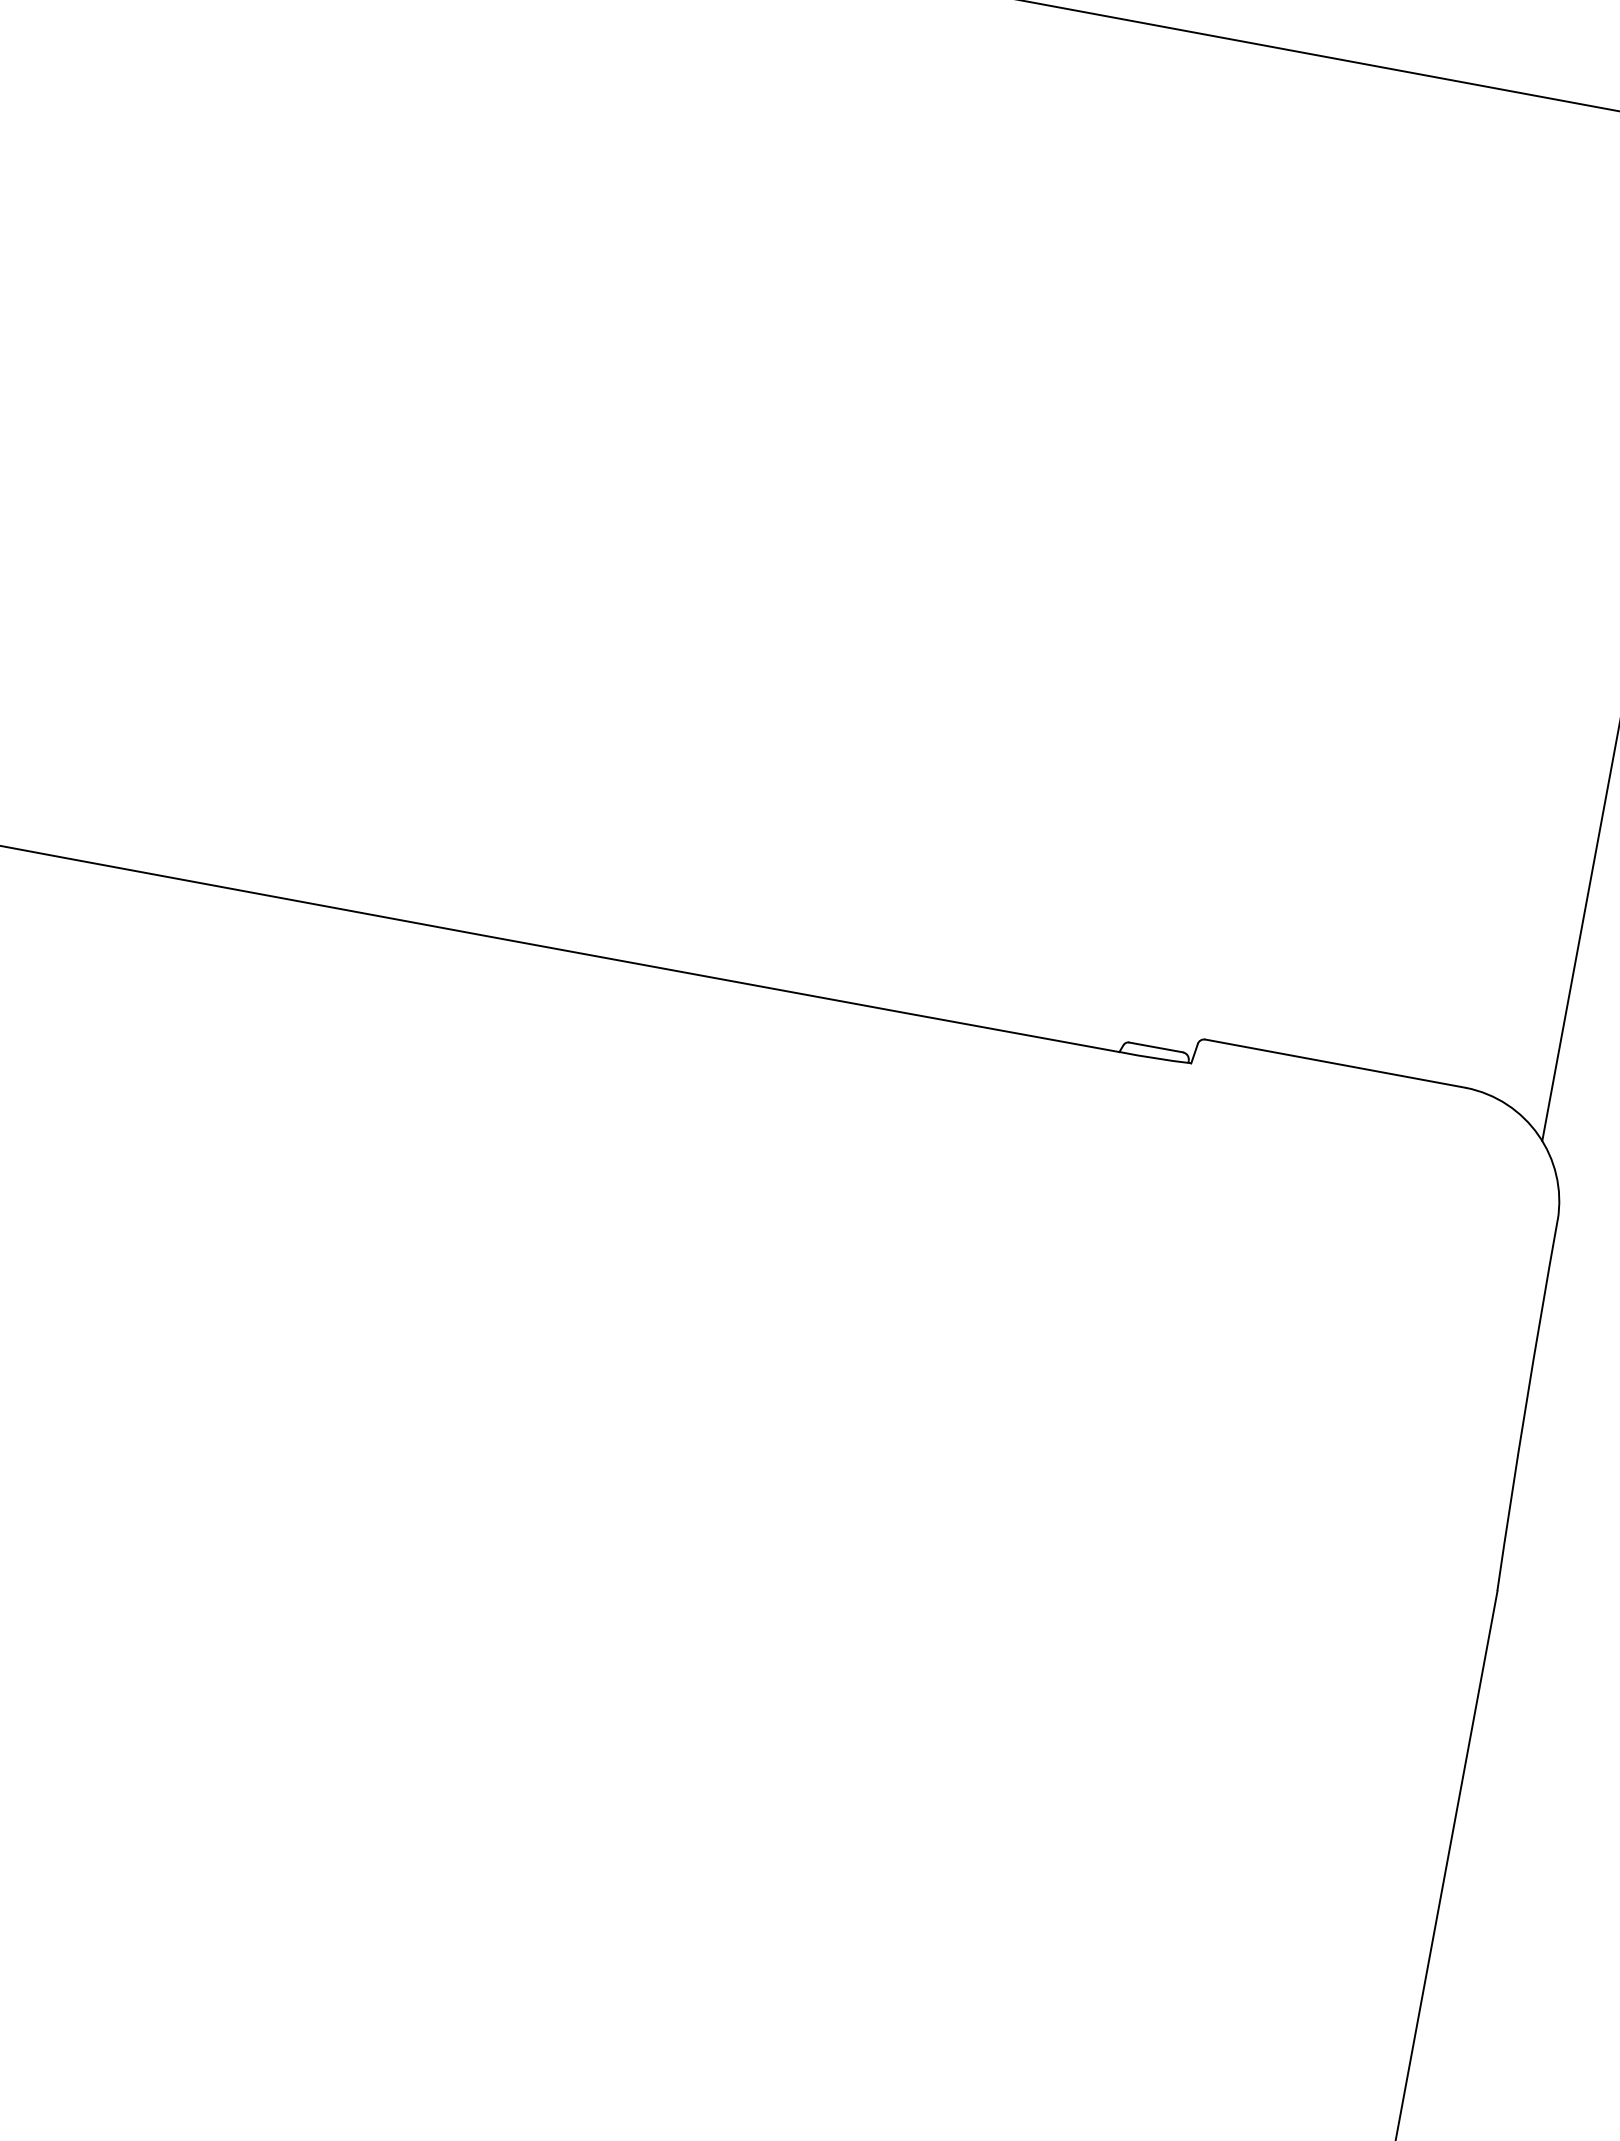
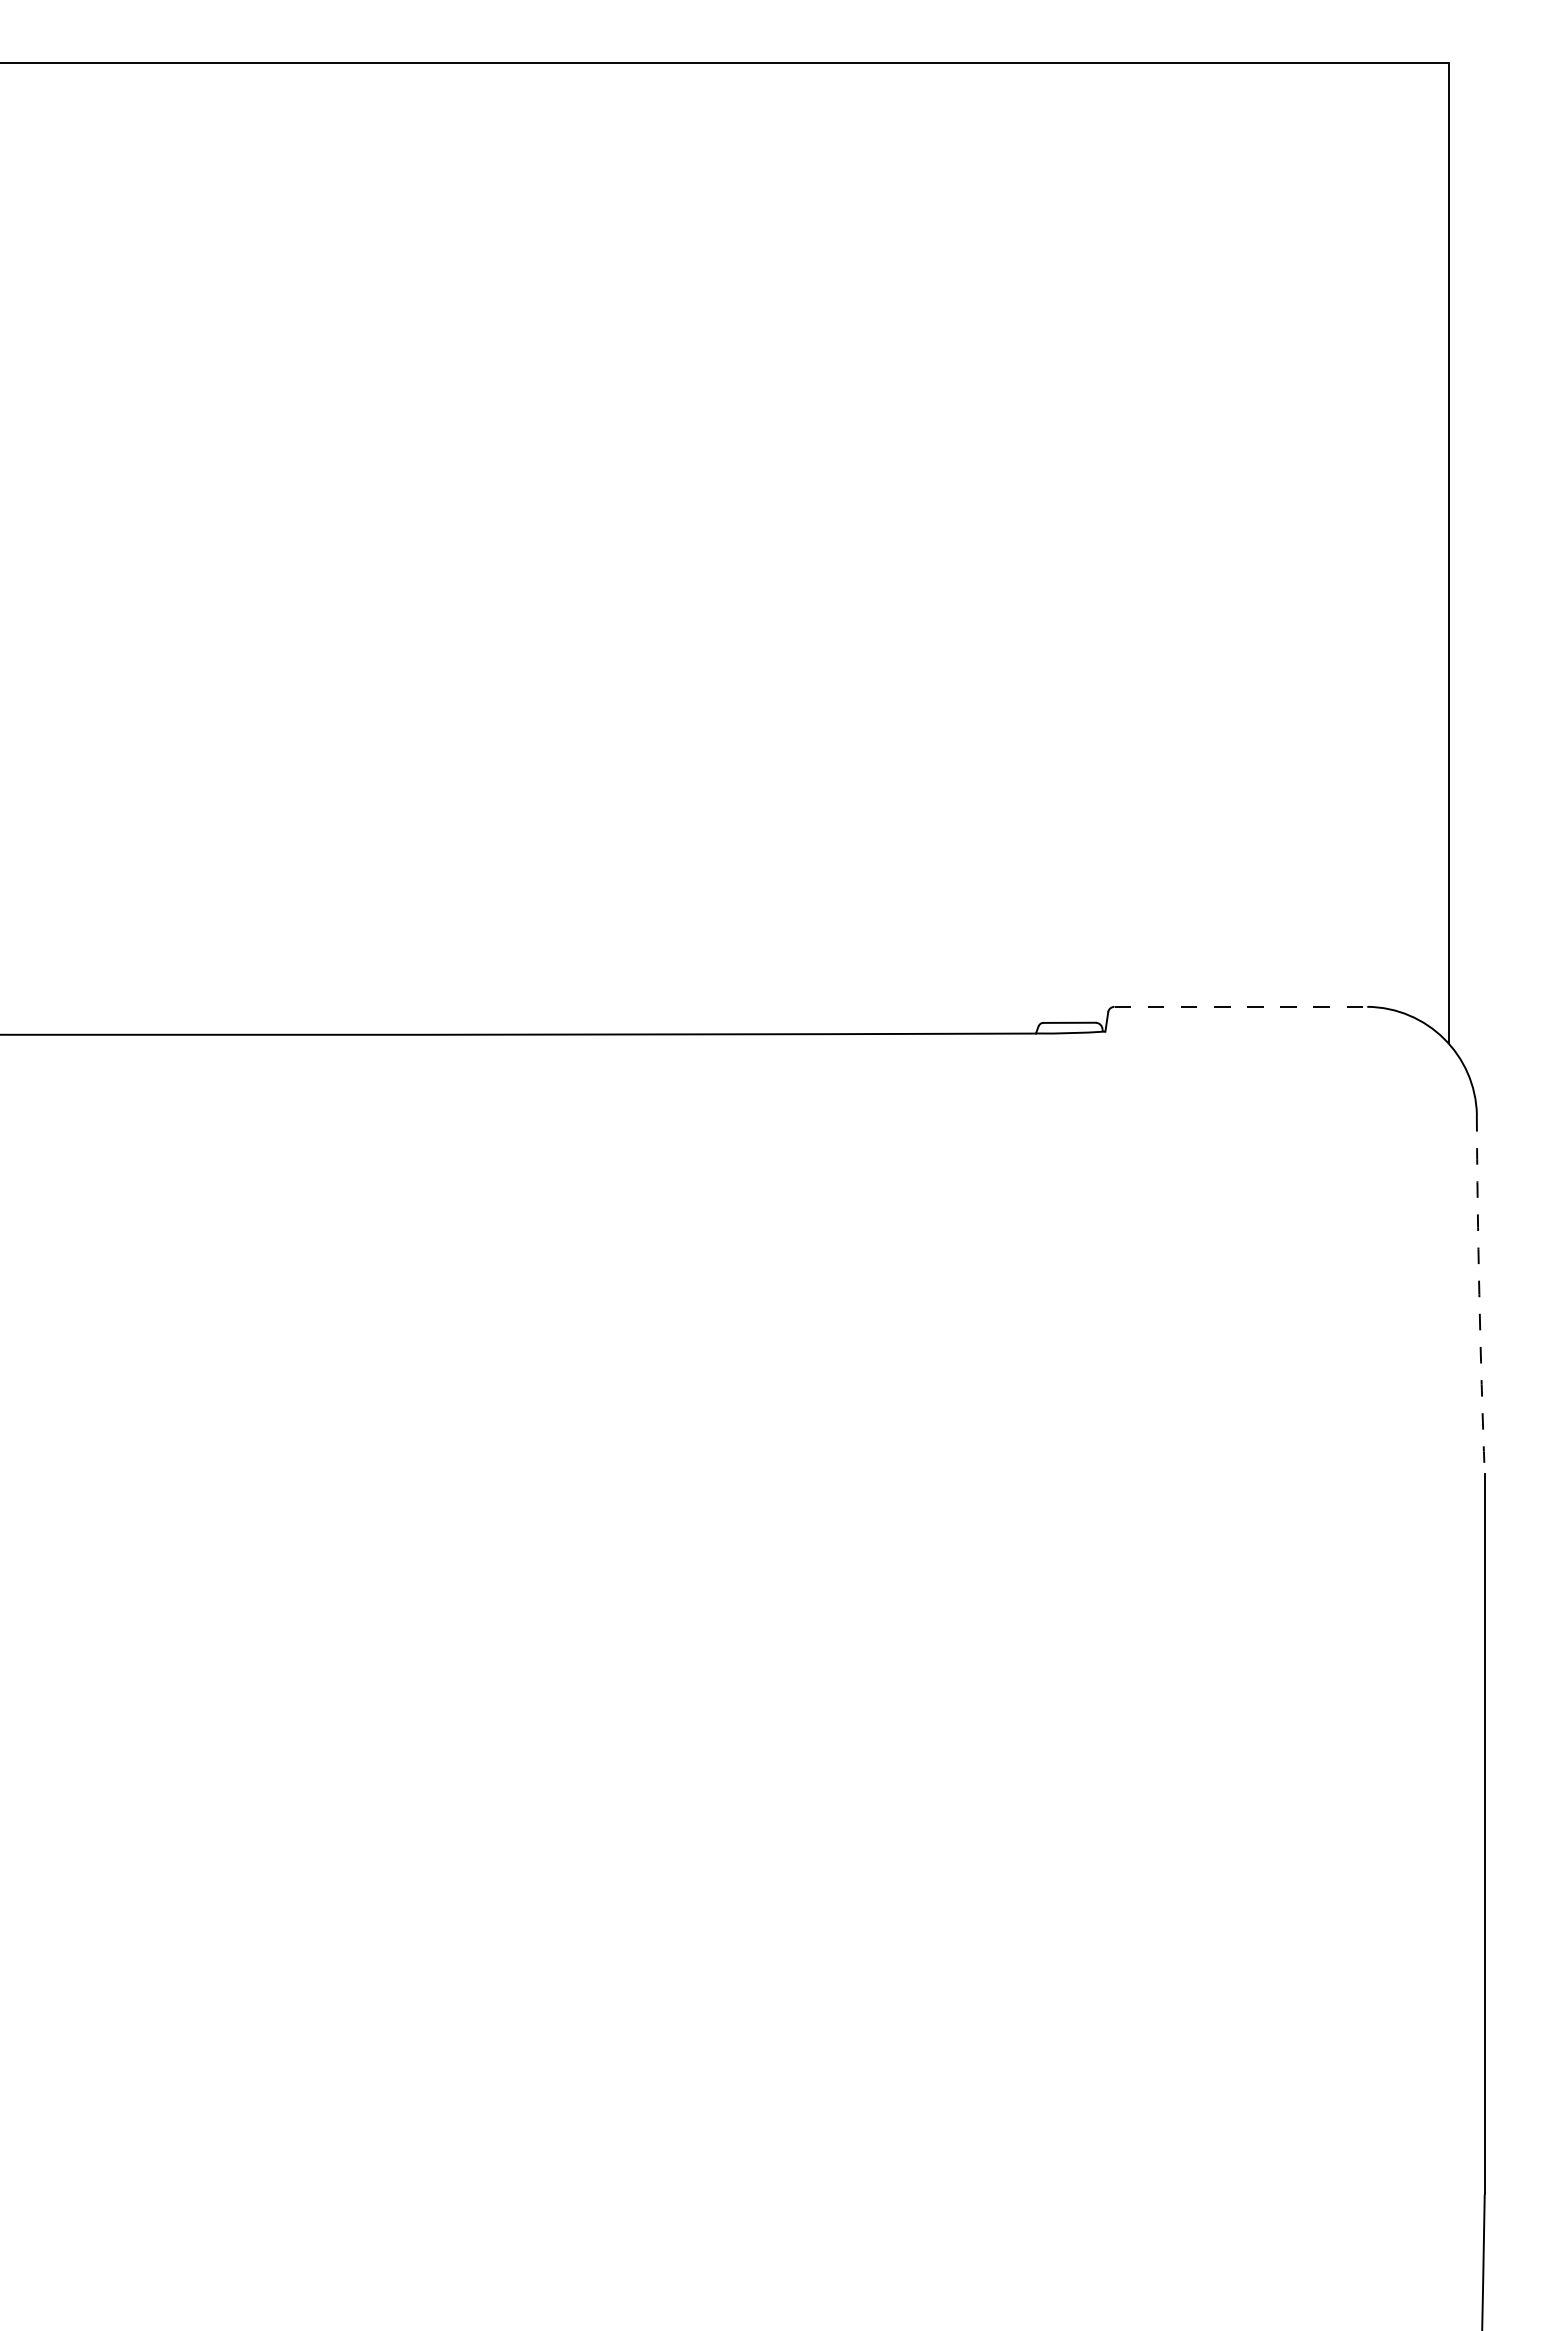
line: (1336, 1063) -> (1241, 1006), solid -> dashed
arc: (1526, 1405) -> (1479, 1294), solid -> dashed

